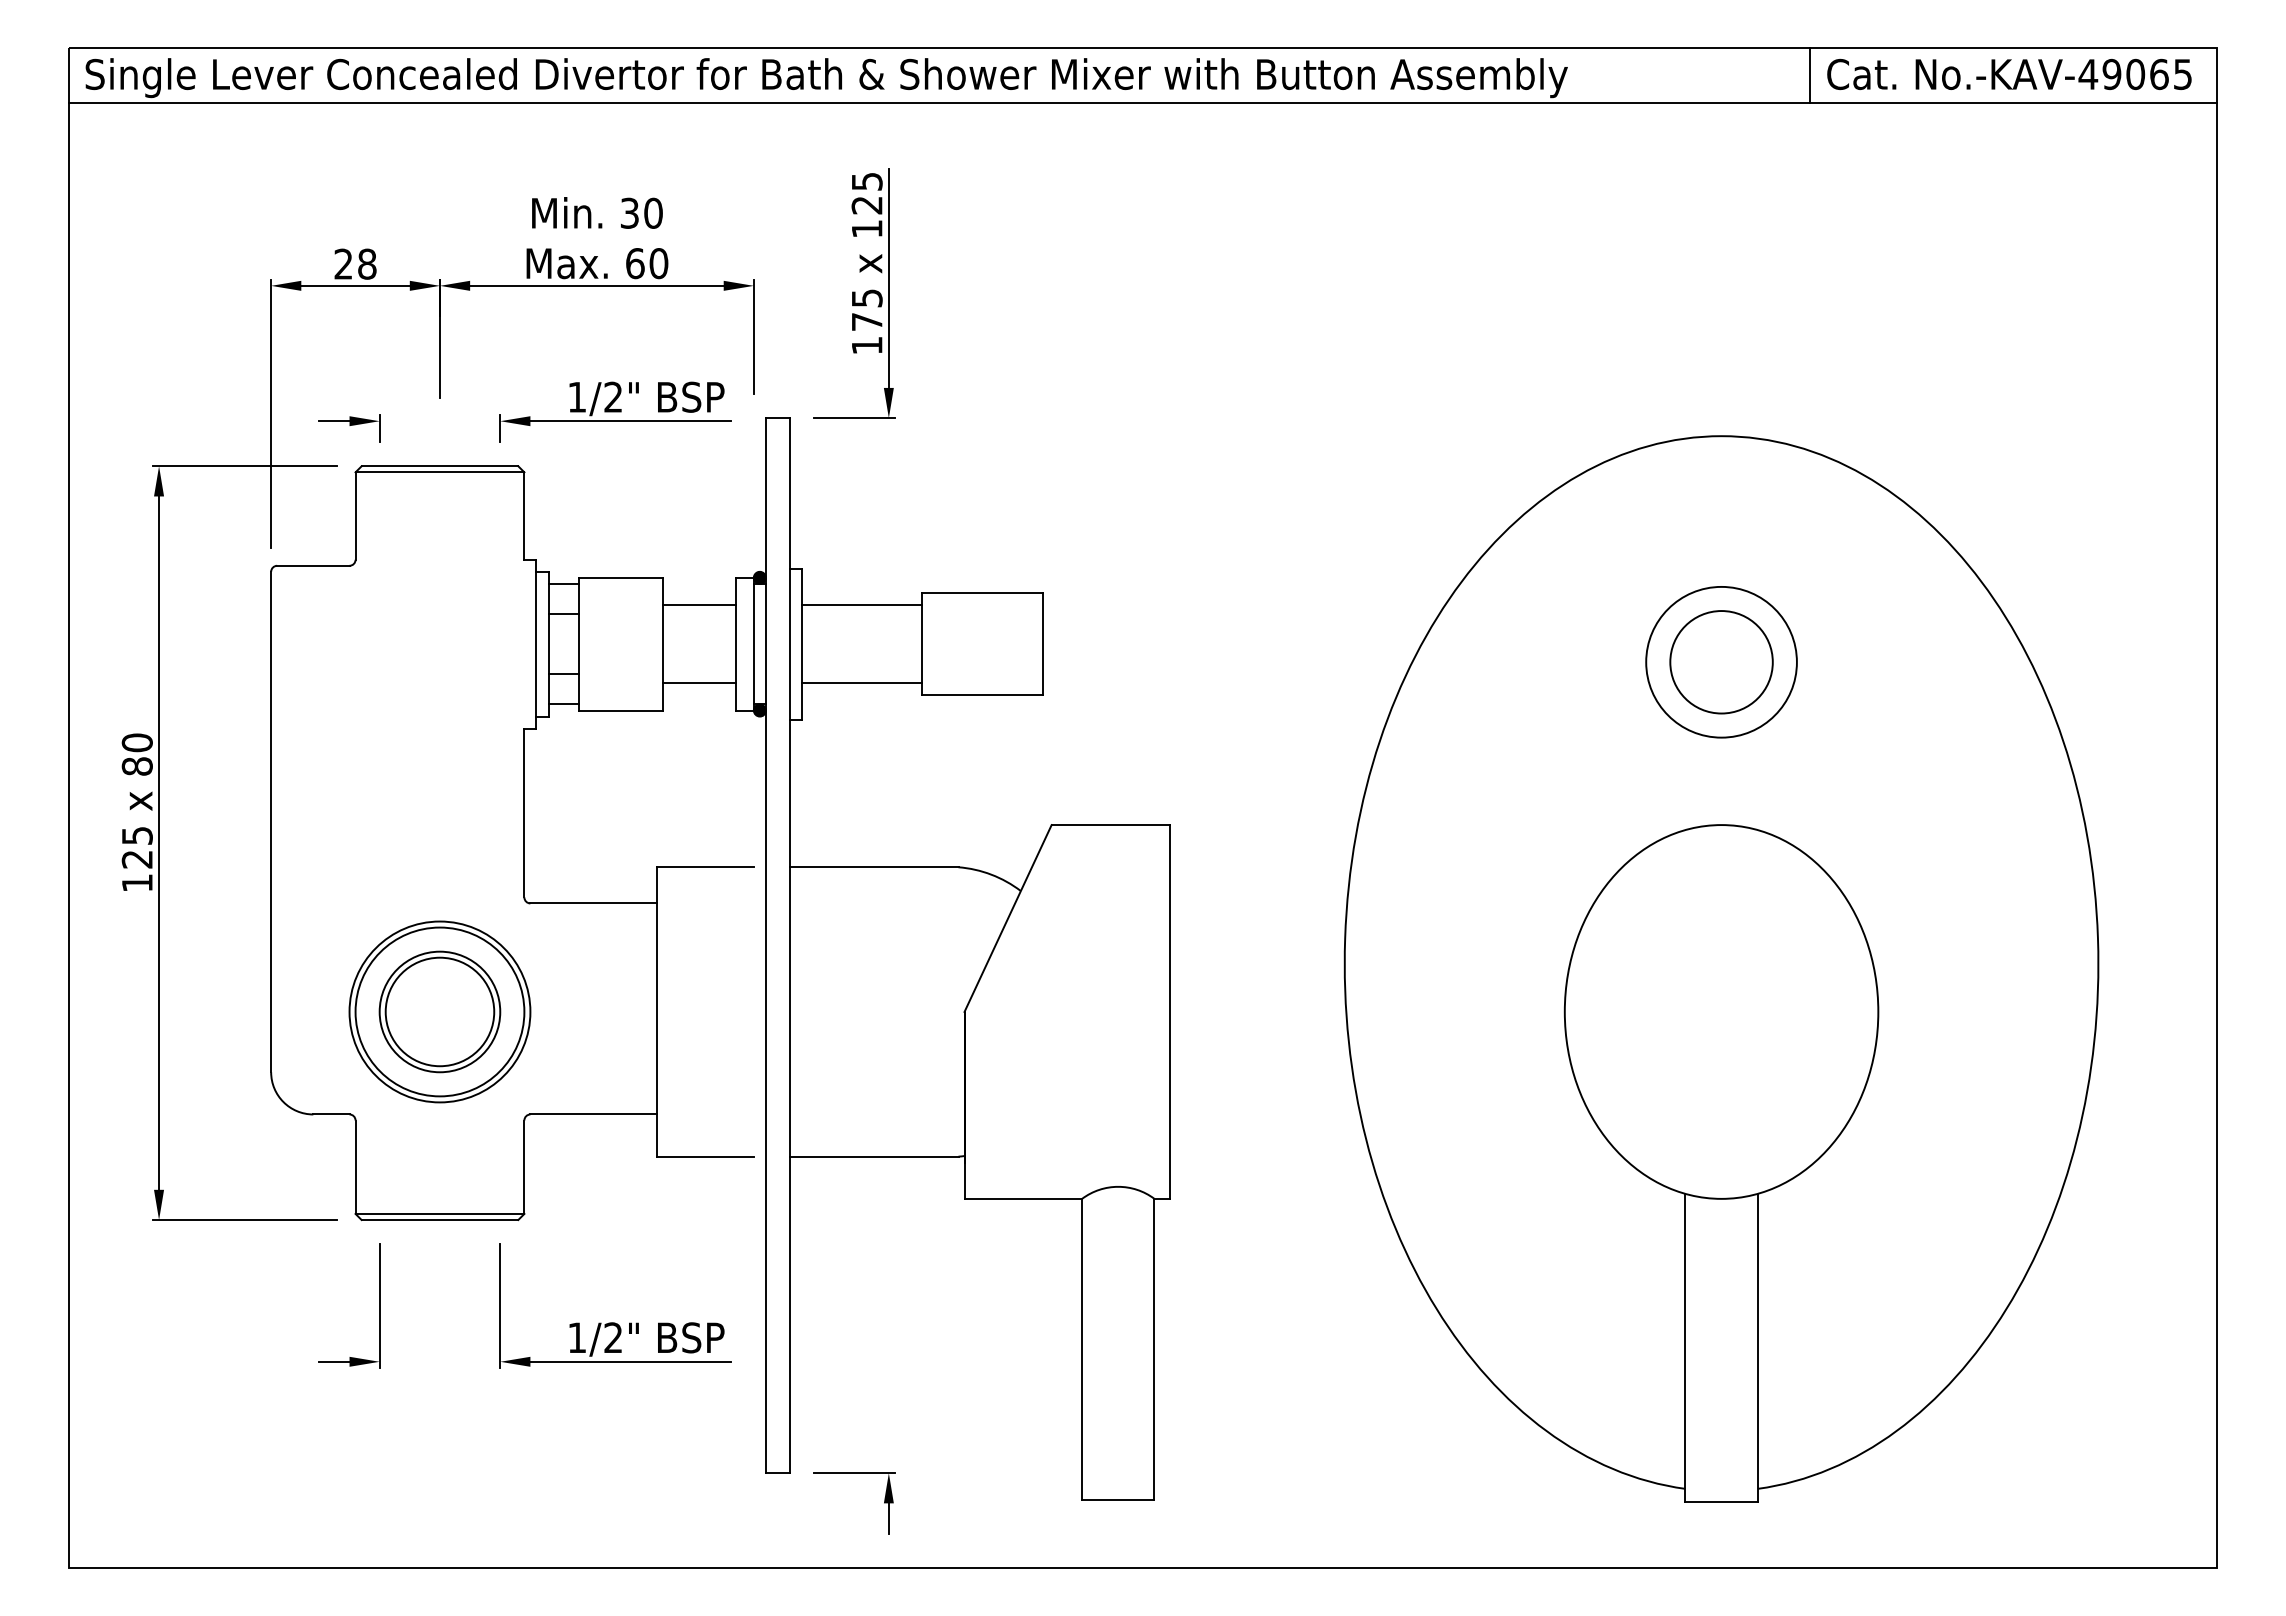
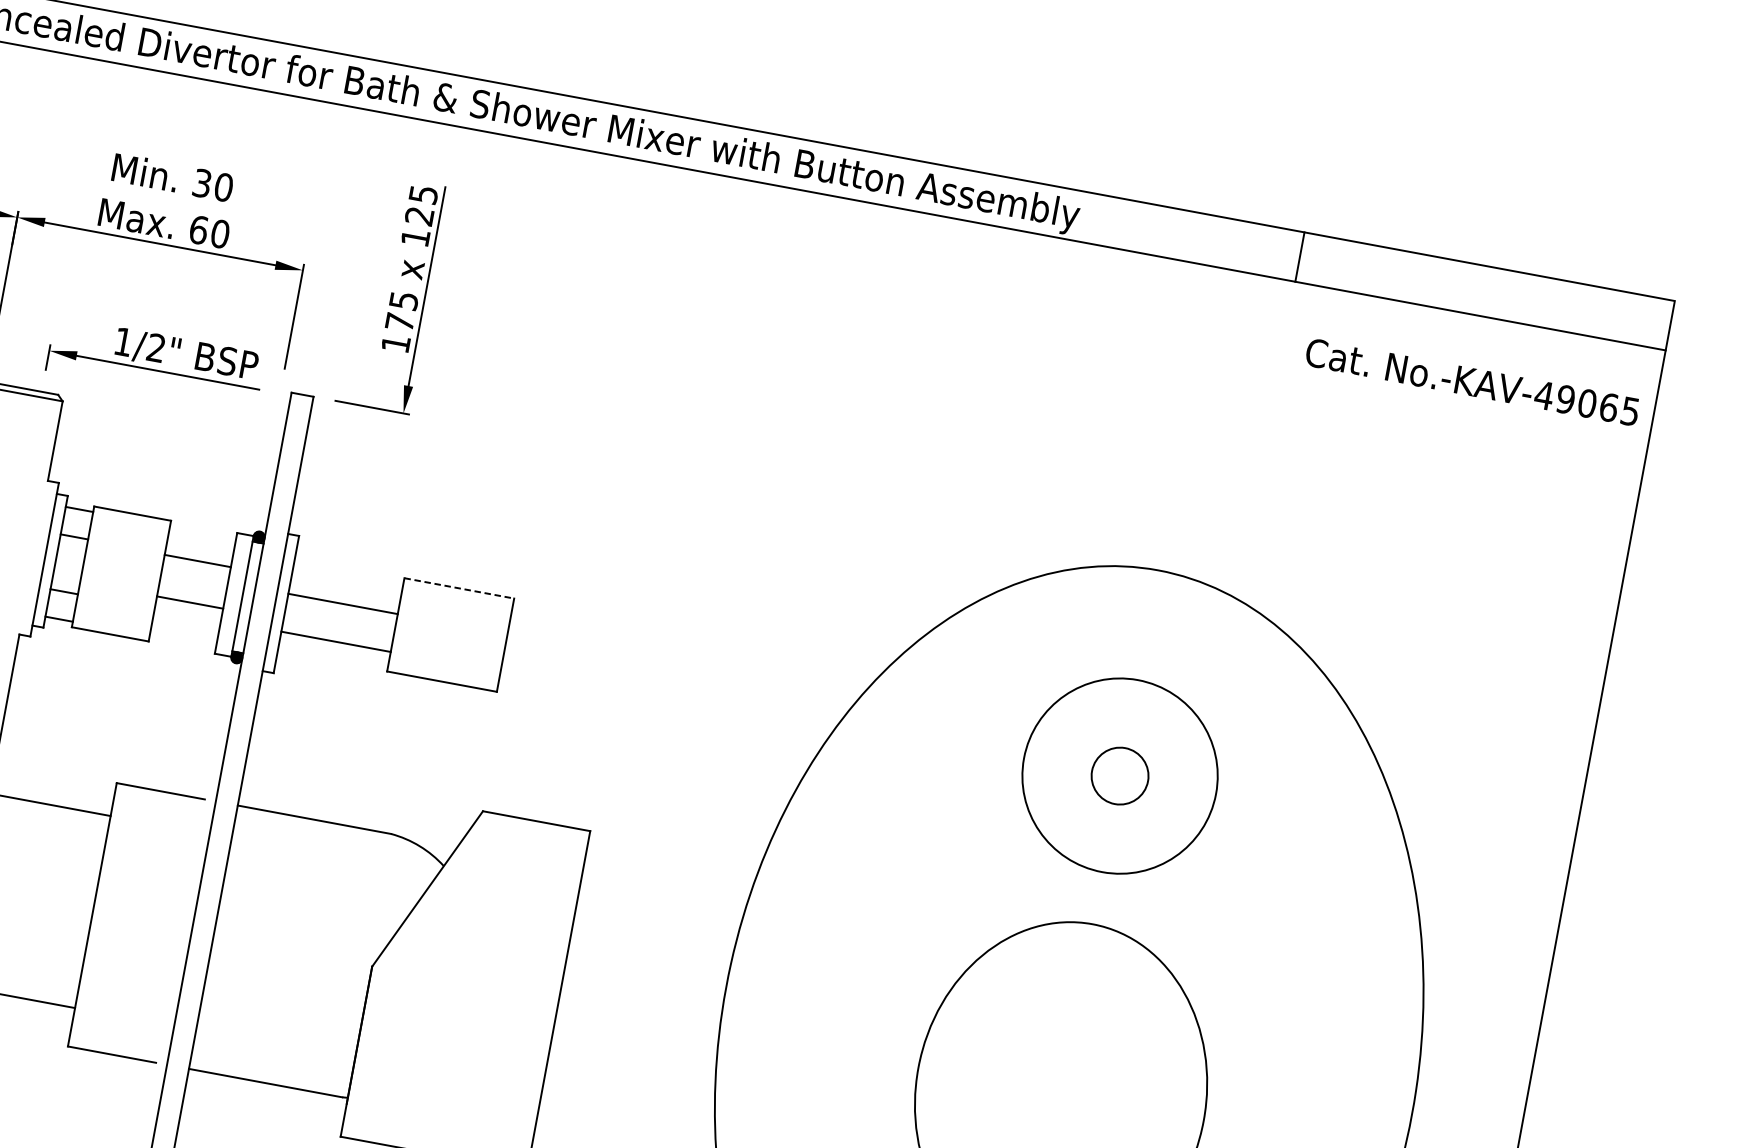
text: (2009, 73) -> (1472, 381), moved
line: (983, 592) -> (460, 588), solid -> dashed
line: (699, 605) -> (190, 603), moved
line: (862, 605) -> (336, 642), moved
circle: (1721, 661) -> (1120, 775), size x1.4
circle: (1721, 662) -> (1119, 776), size x0.6
line: (699, 683) -> (197, 561), moved
line: (862, 683) -> (343, 604), moved

